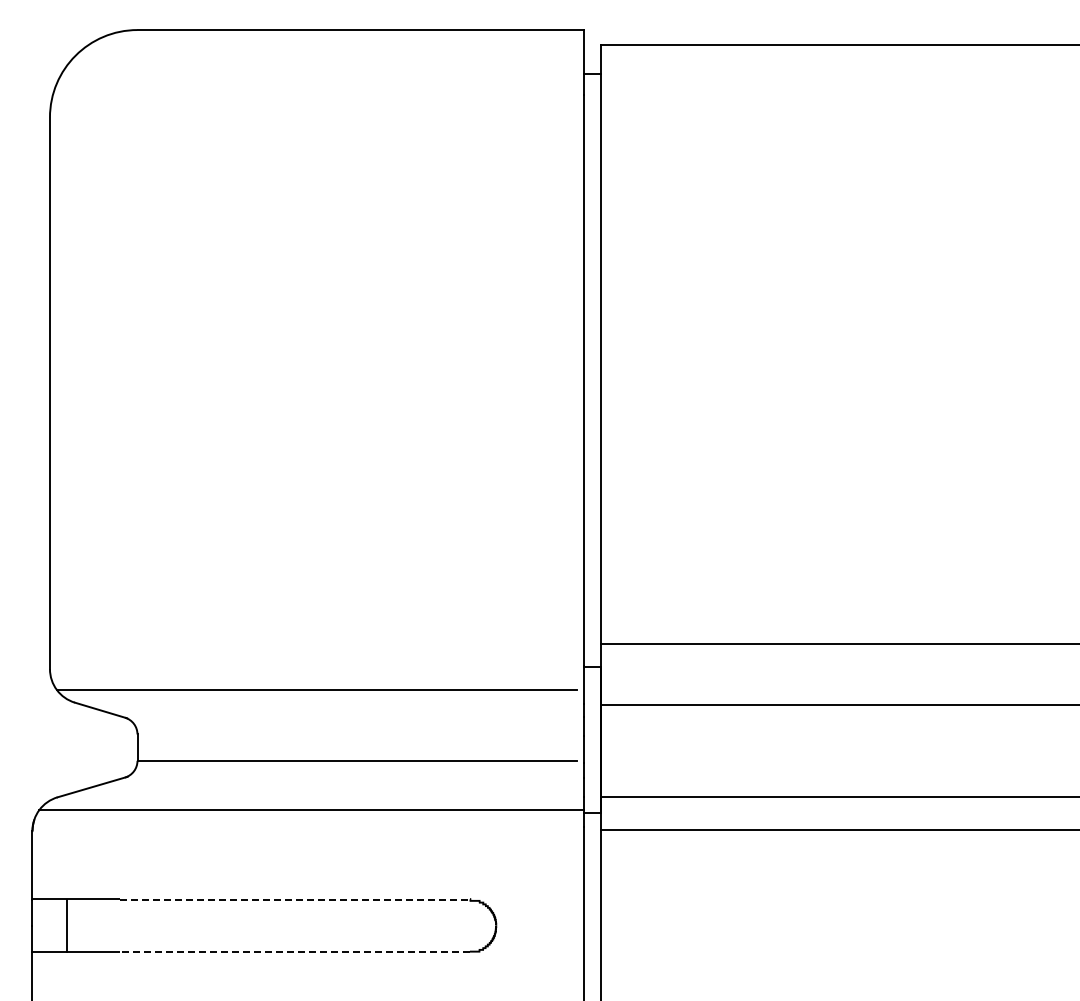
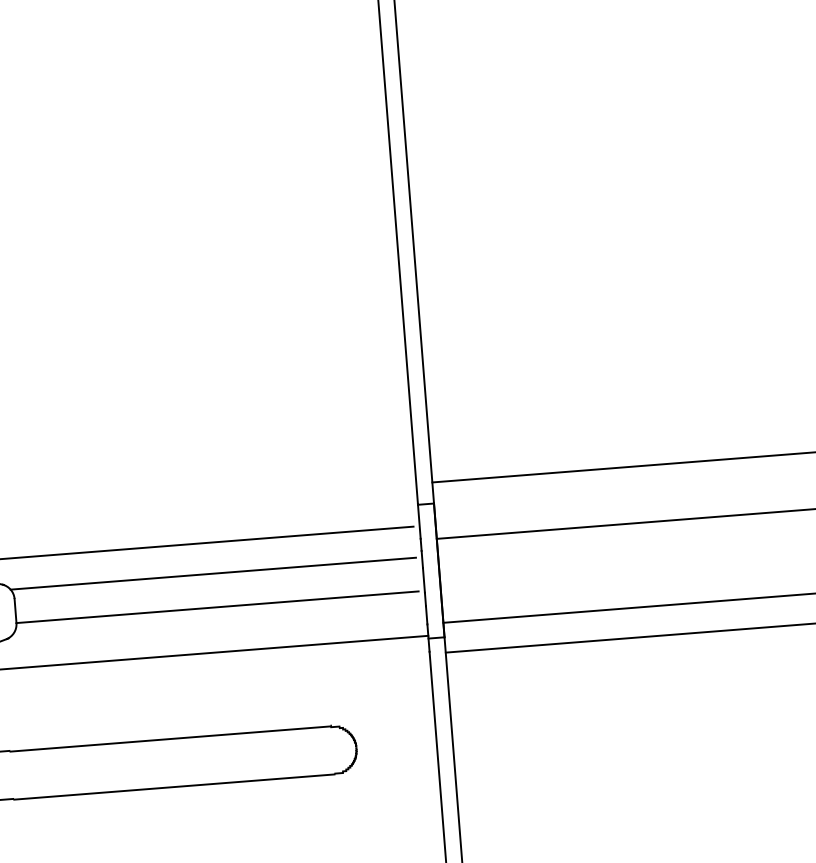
line: (355, 724) -> (213, 574), added
line: (295, 899) -> (171, 738), dashed -> solid
line: (294, 952) -> (173, 787), dashed -> solid

